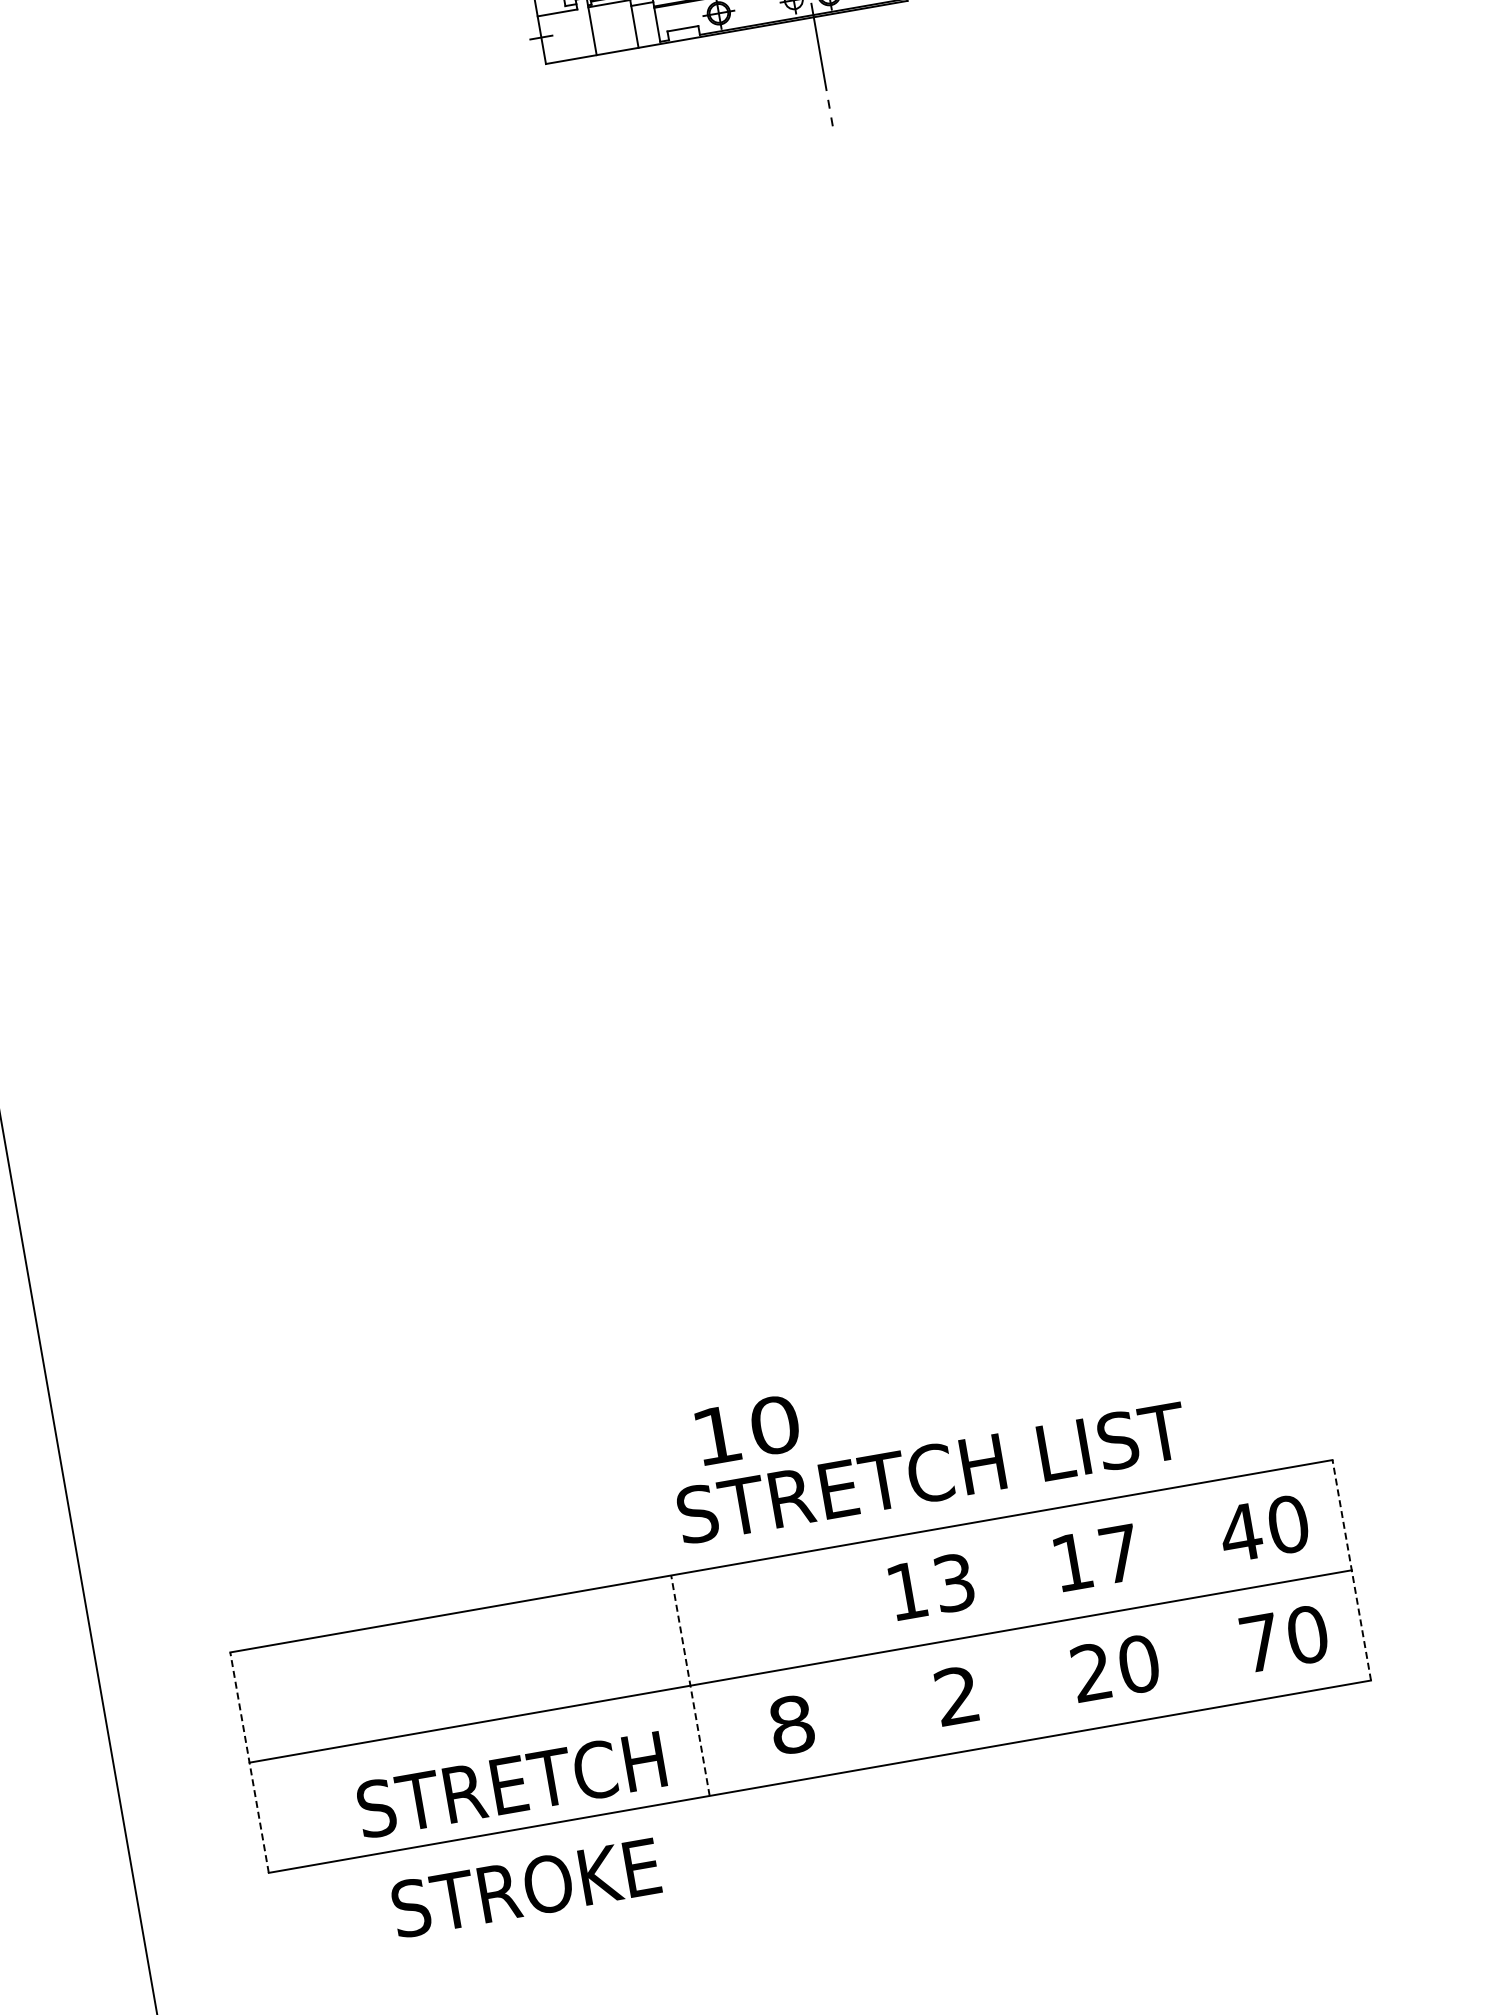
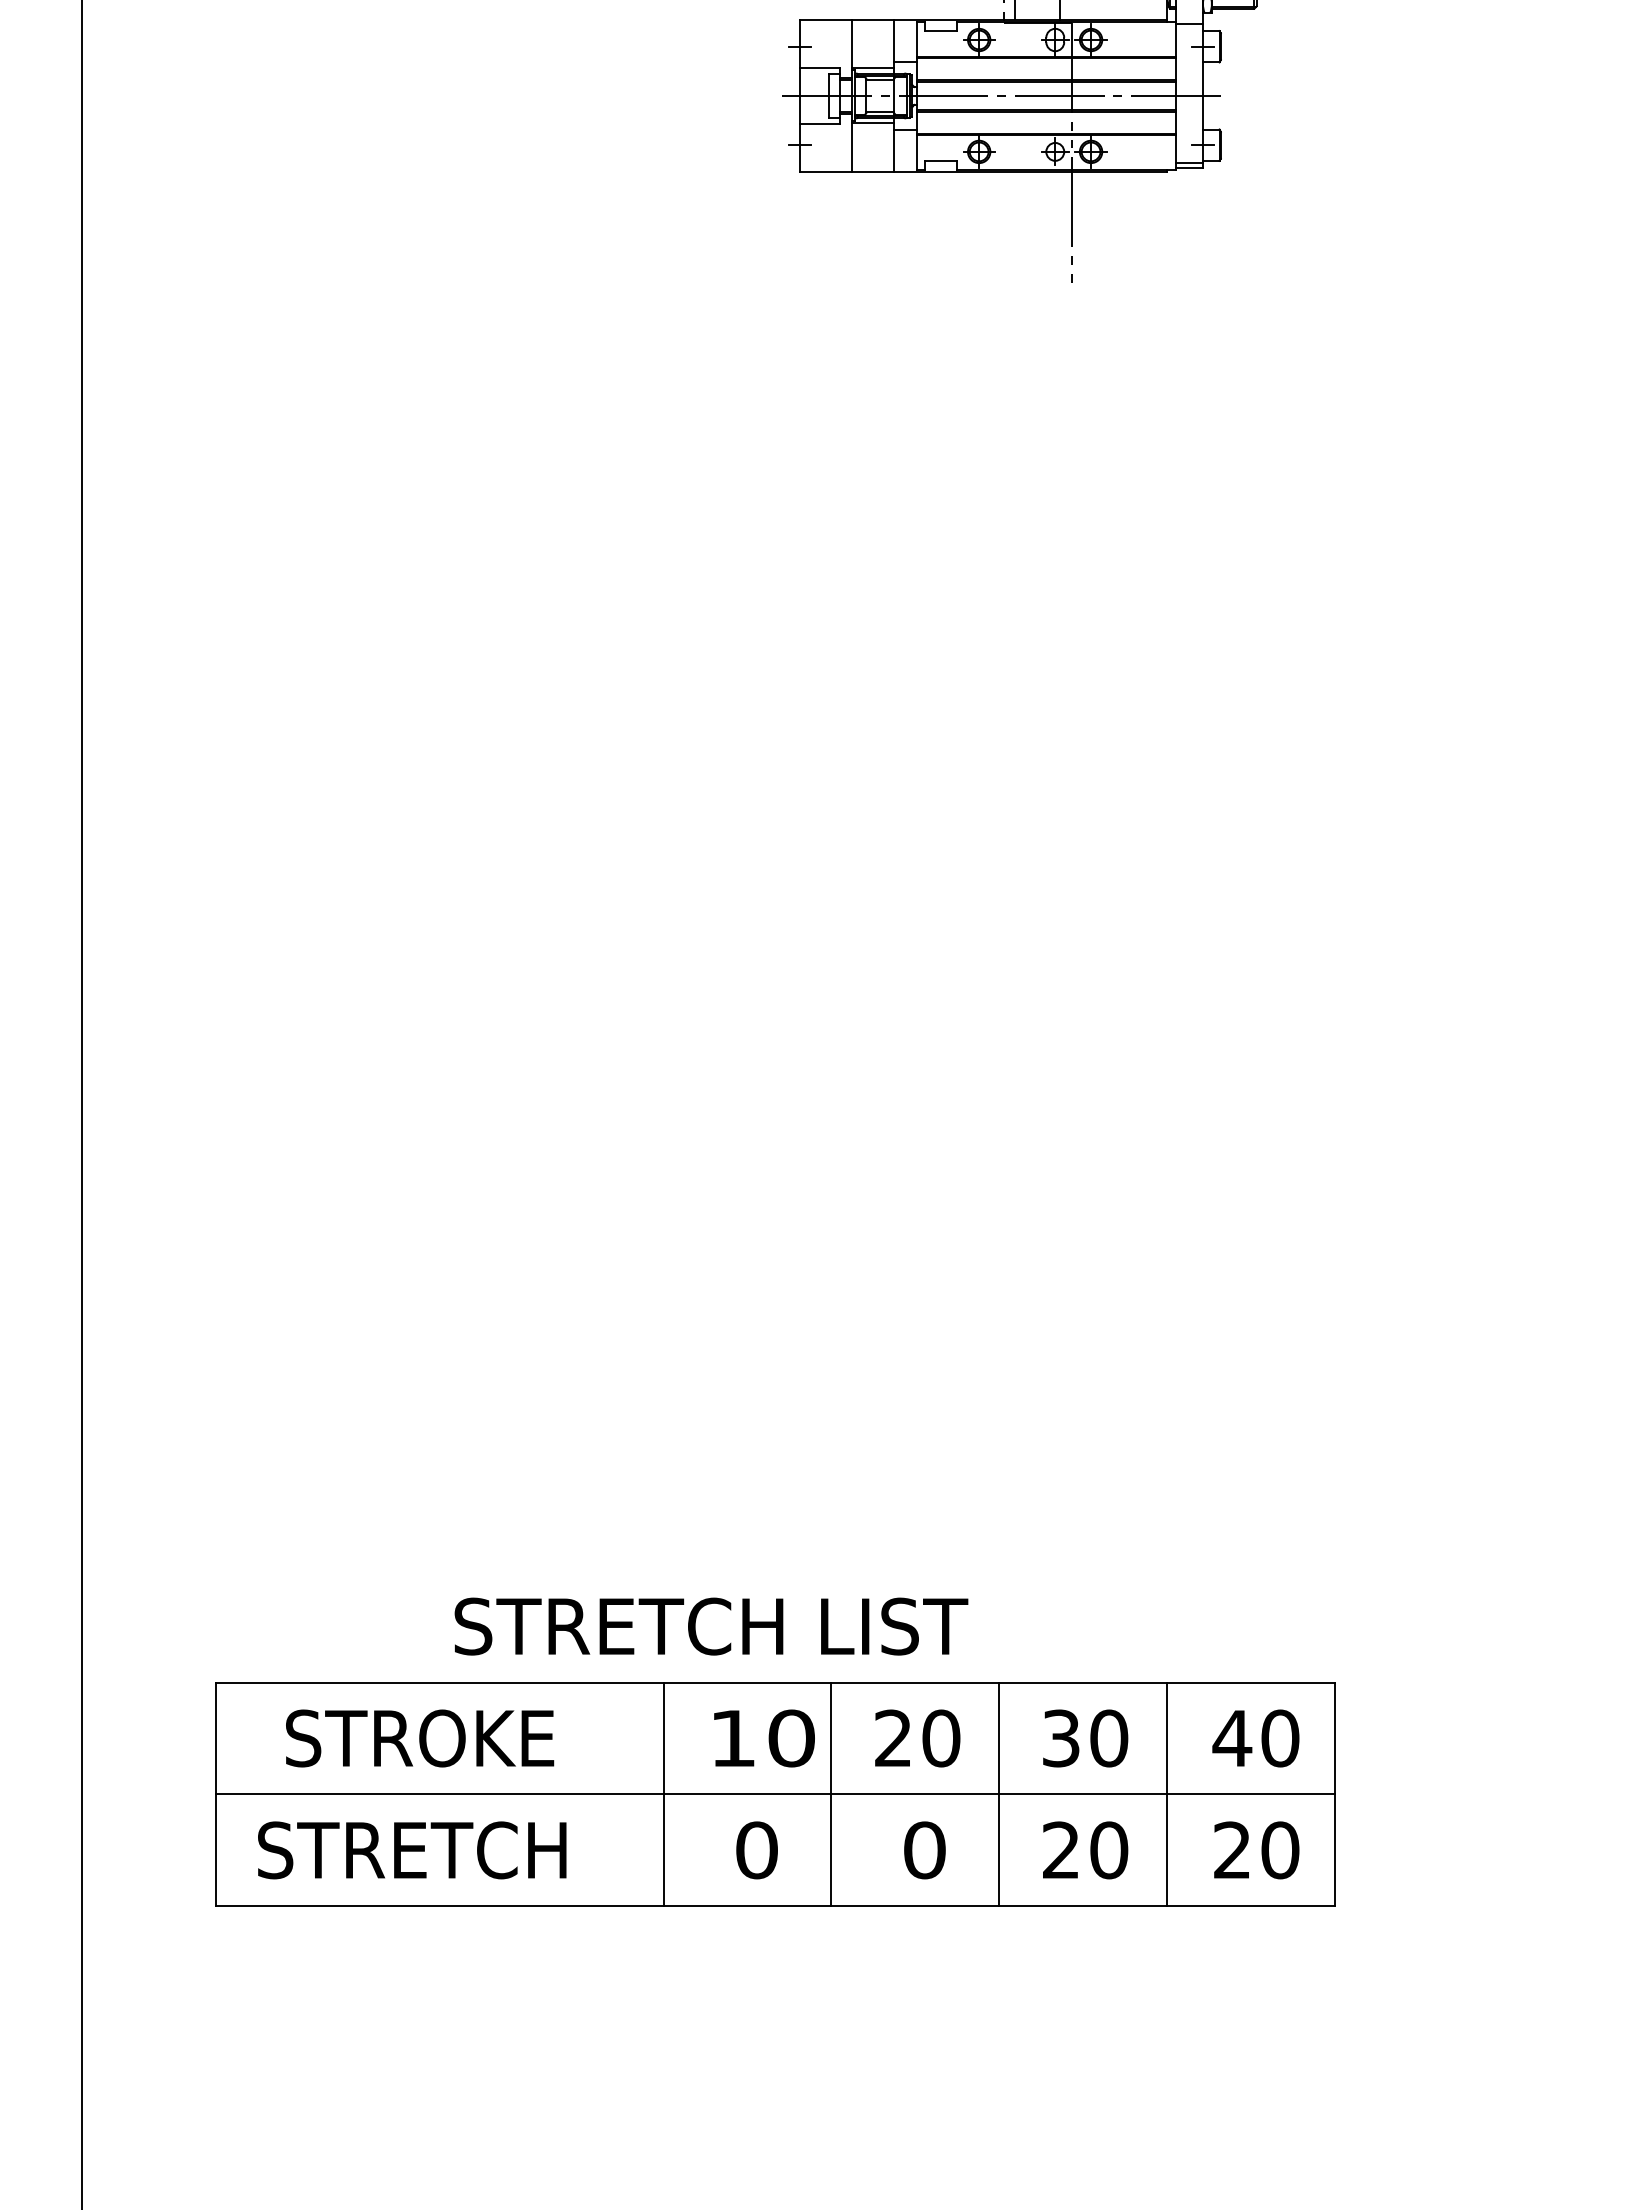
text: (748, 1430) -> (764, 1738), moved
text: (932, 1473) -> (711, 1626), moved
text: (1096, 1558) -> (1085, 1738), 17 -> 30
line: (1351, 1570) -> (1334, 1794), dashed -> solid
text: (930, 1586) -> (917, 1738), 13 -> 20
line: (1186, 1599) -> (1167, 1794), added
line: (1021, 1628) -> (999, 1794), added
text: (1260, 1642) -> (1232, 1849), 70 -> 20
line: (855, 1656) -> (831, 1794), added
line: (690, 1685) -> (663, 1794), dashed -> solid
text: (957, 1696) -> (924, 1850), 2 -> 0
text: (791, 1724) -> (756, 1850), 8 -> 0
line: (249, 1762) -> (216, 1794), dashed -> solid
text: (511, 1784) -> (412, 1850), moved
text: (526, 1887) -> (420, 1738), moved

